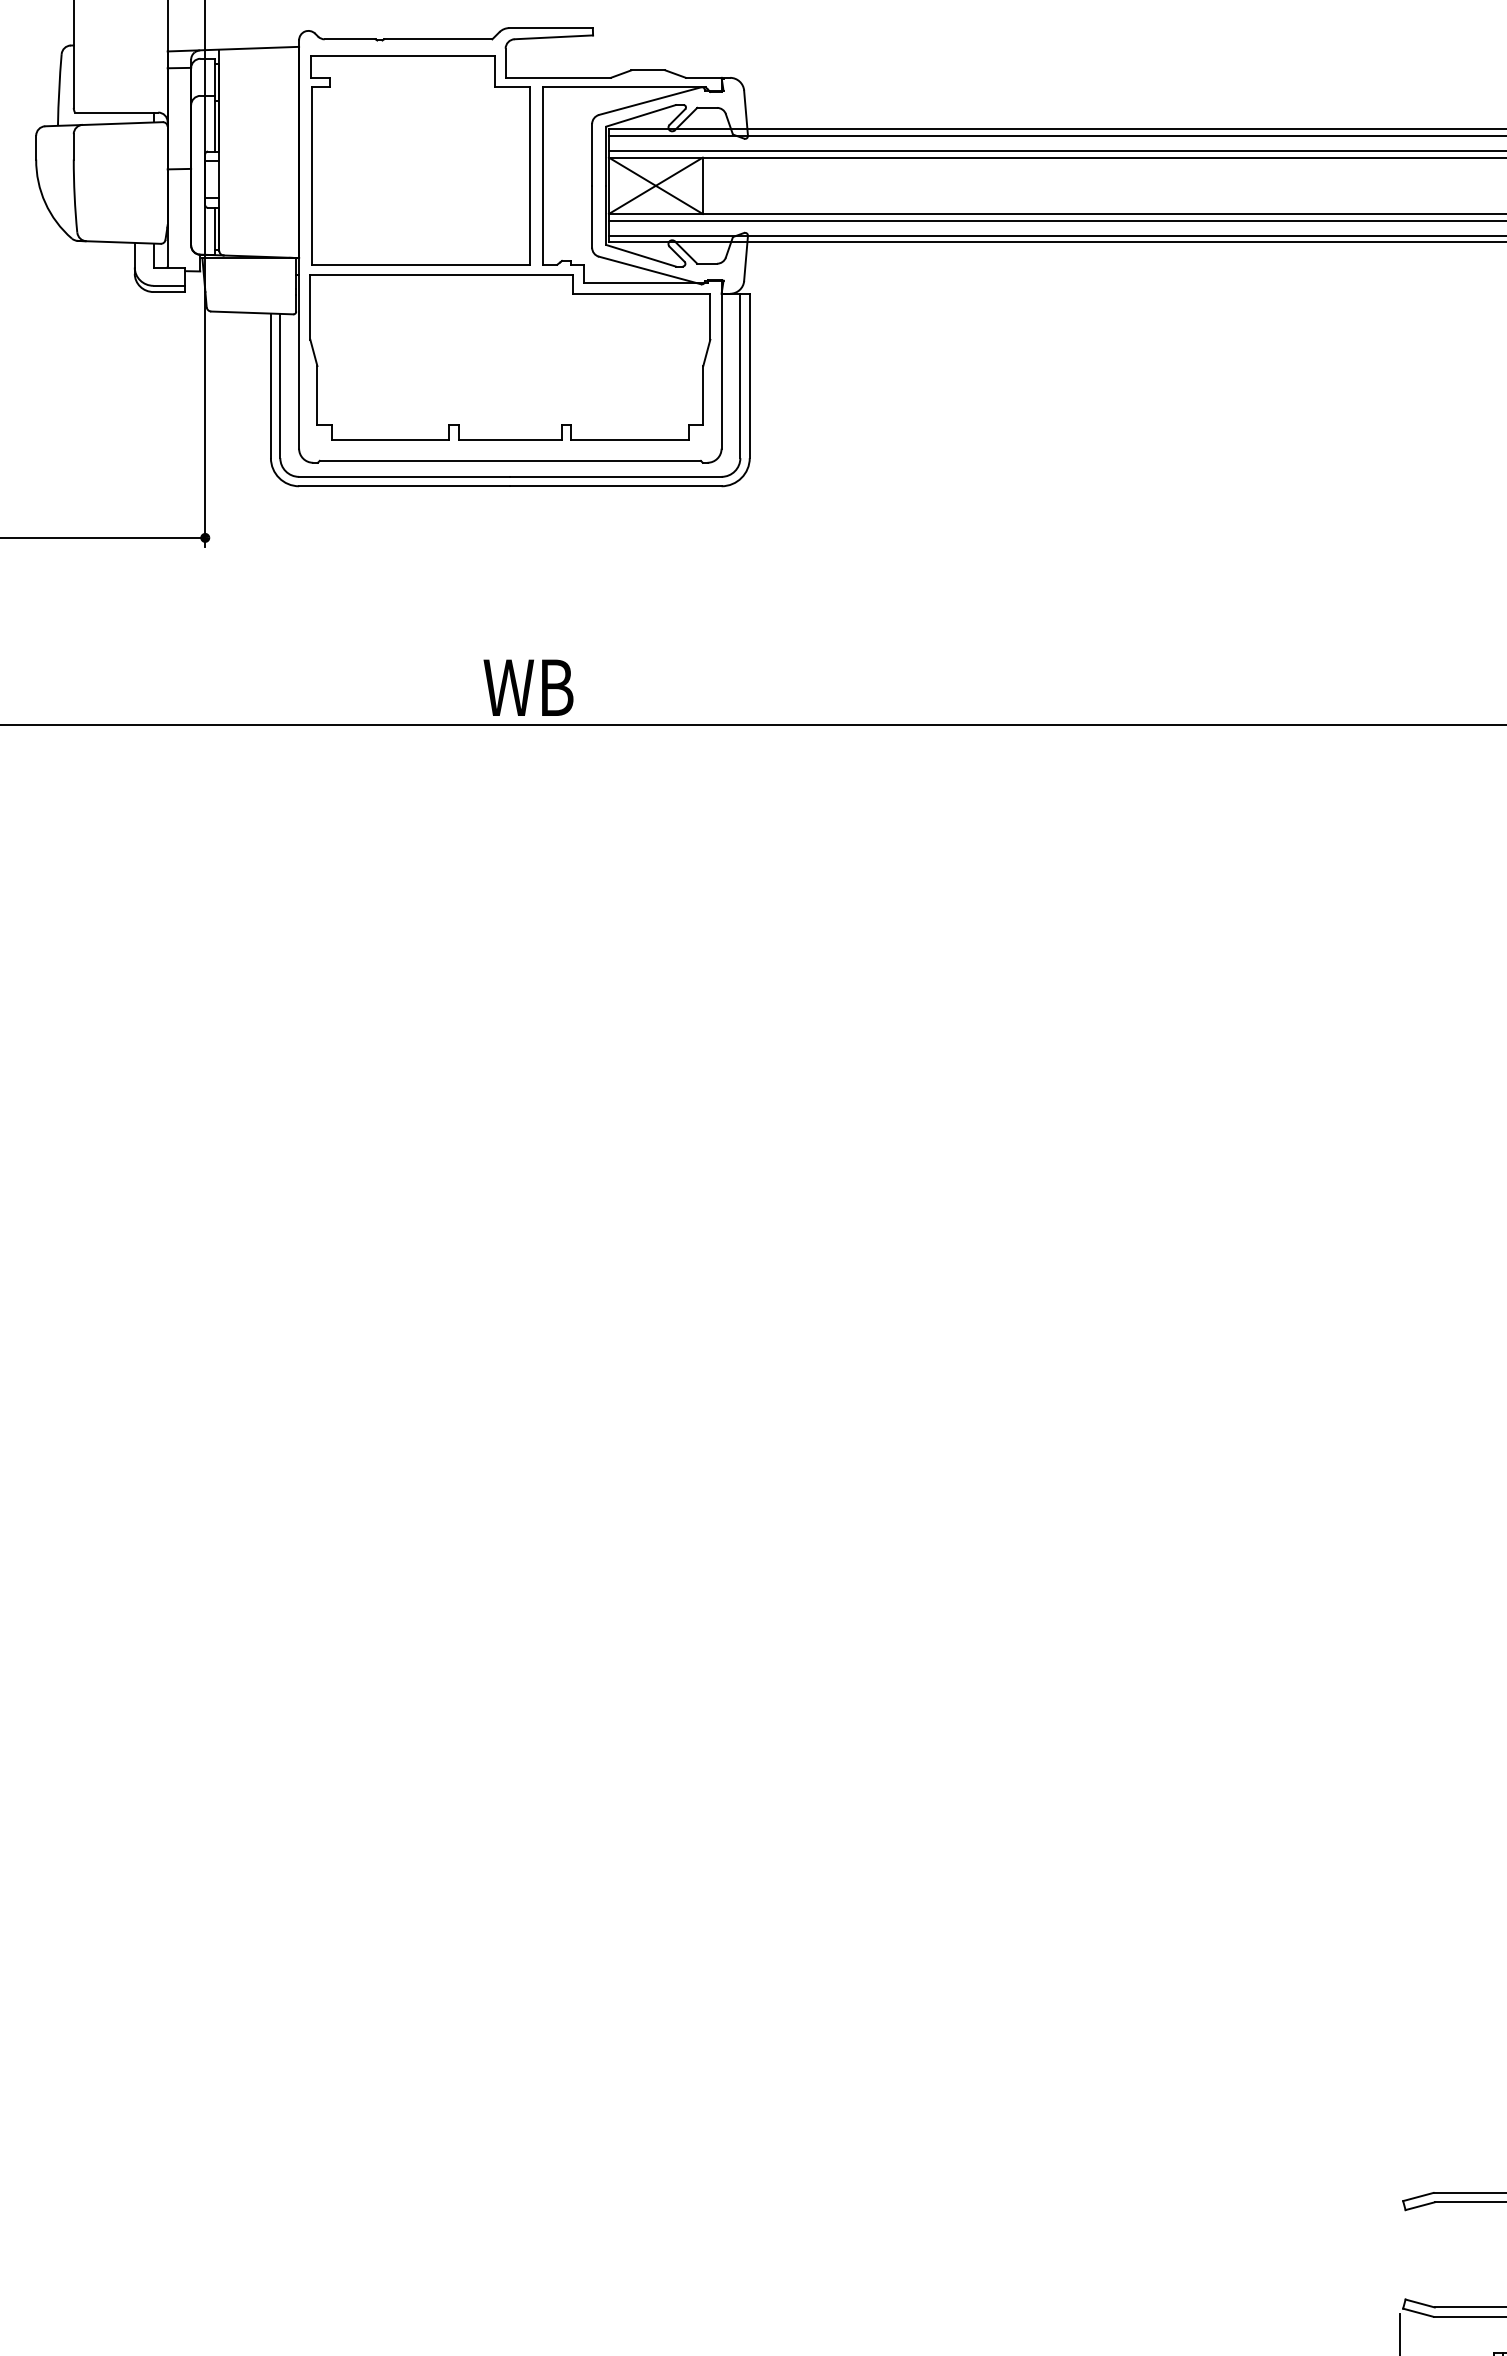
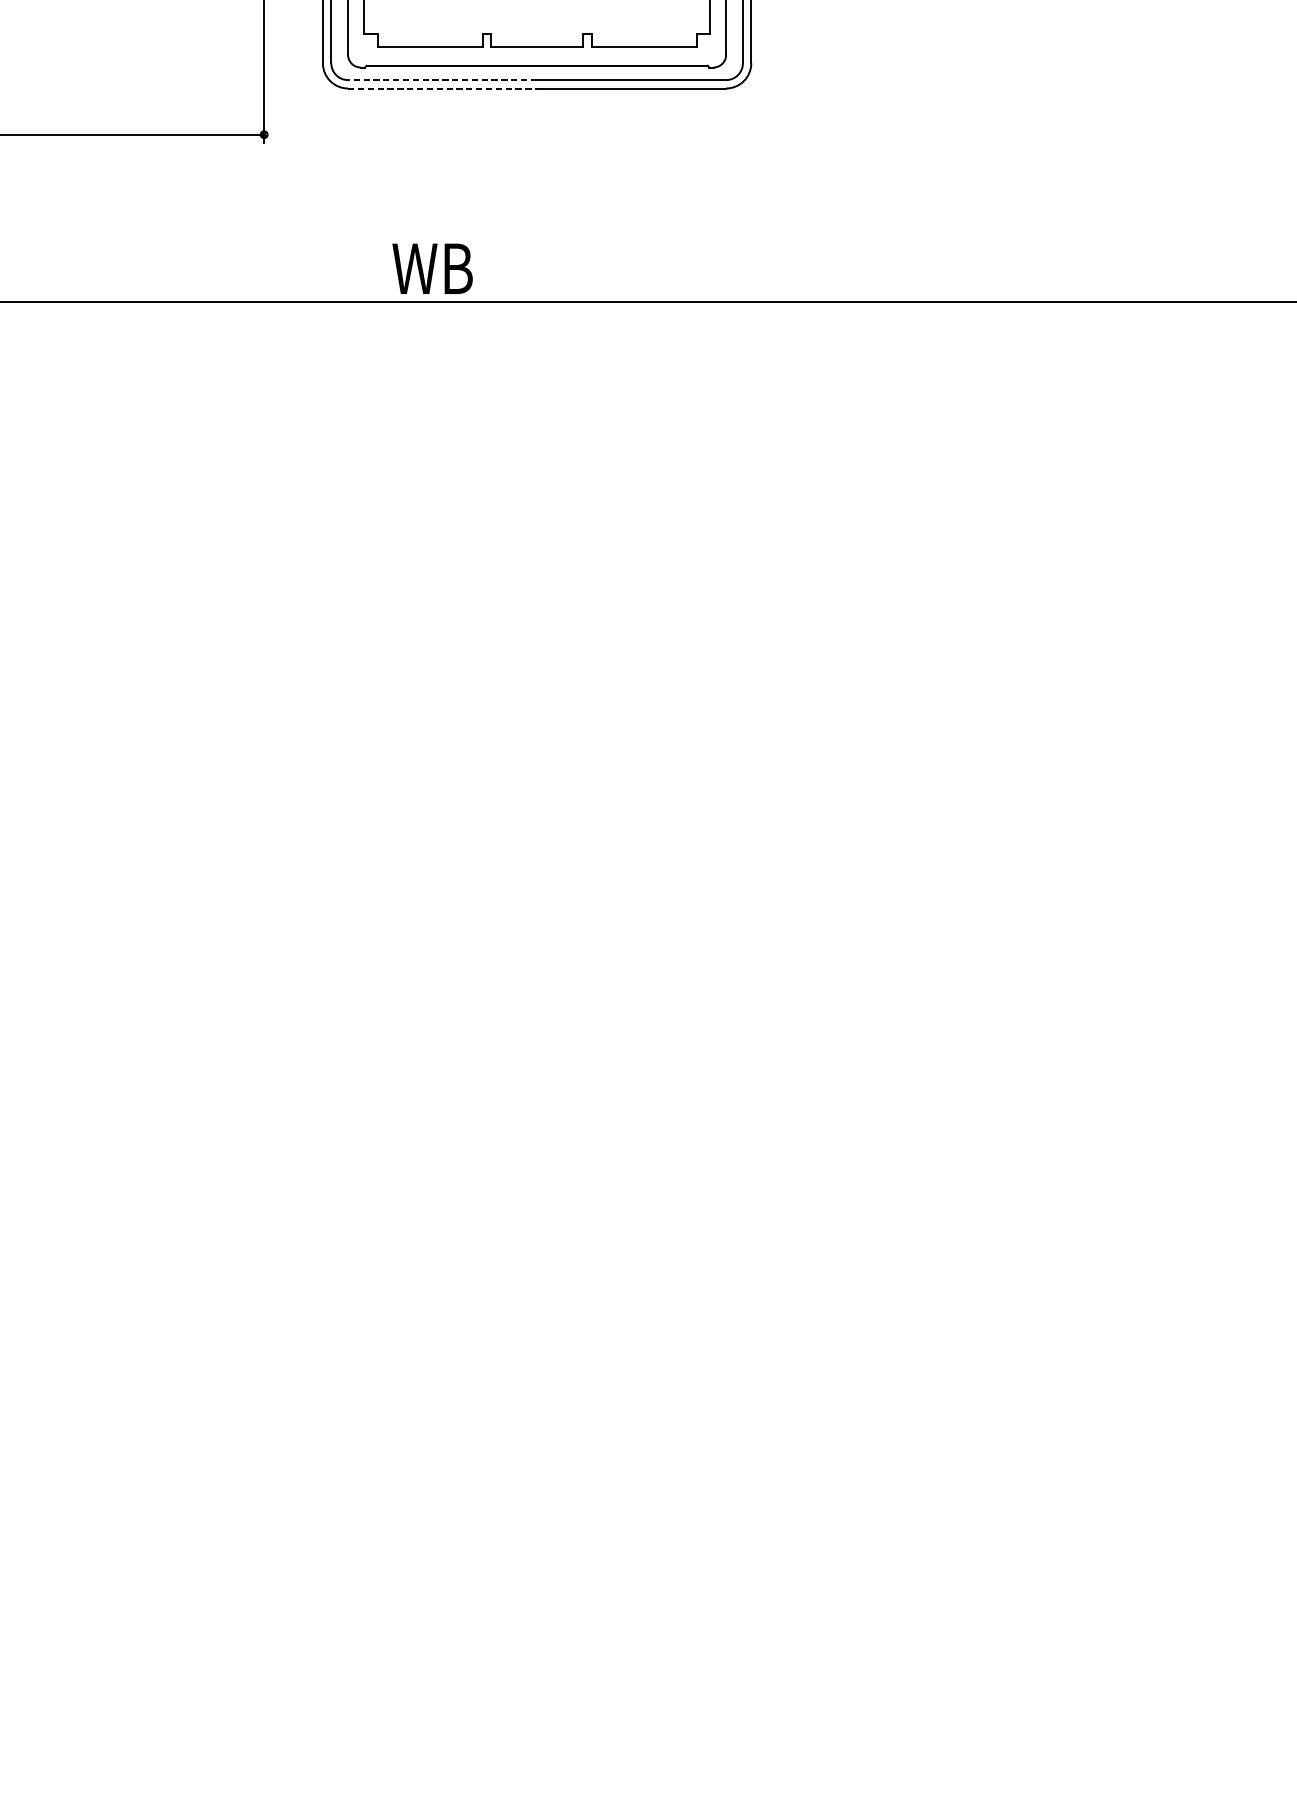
line: (404, 476) -> (442, 79), solid -> dashed
line: (404, 486) -> (442, 88), solid -> dashed
text: (528, 687) -> (432, 268), moved

